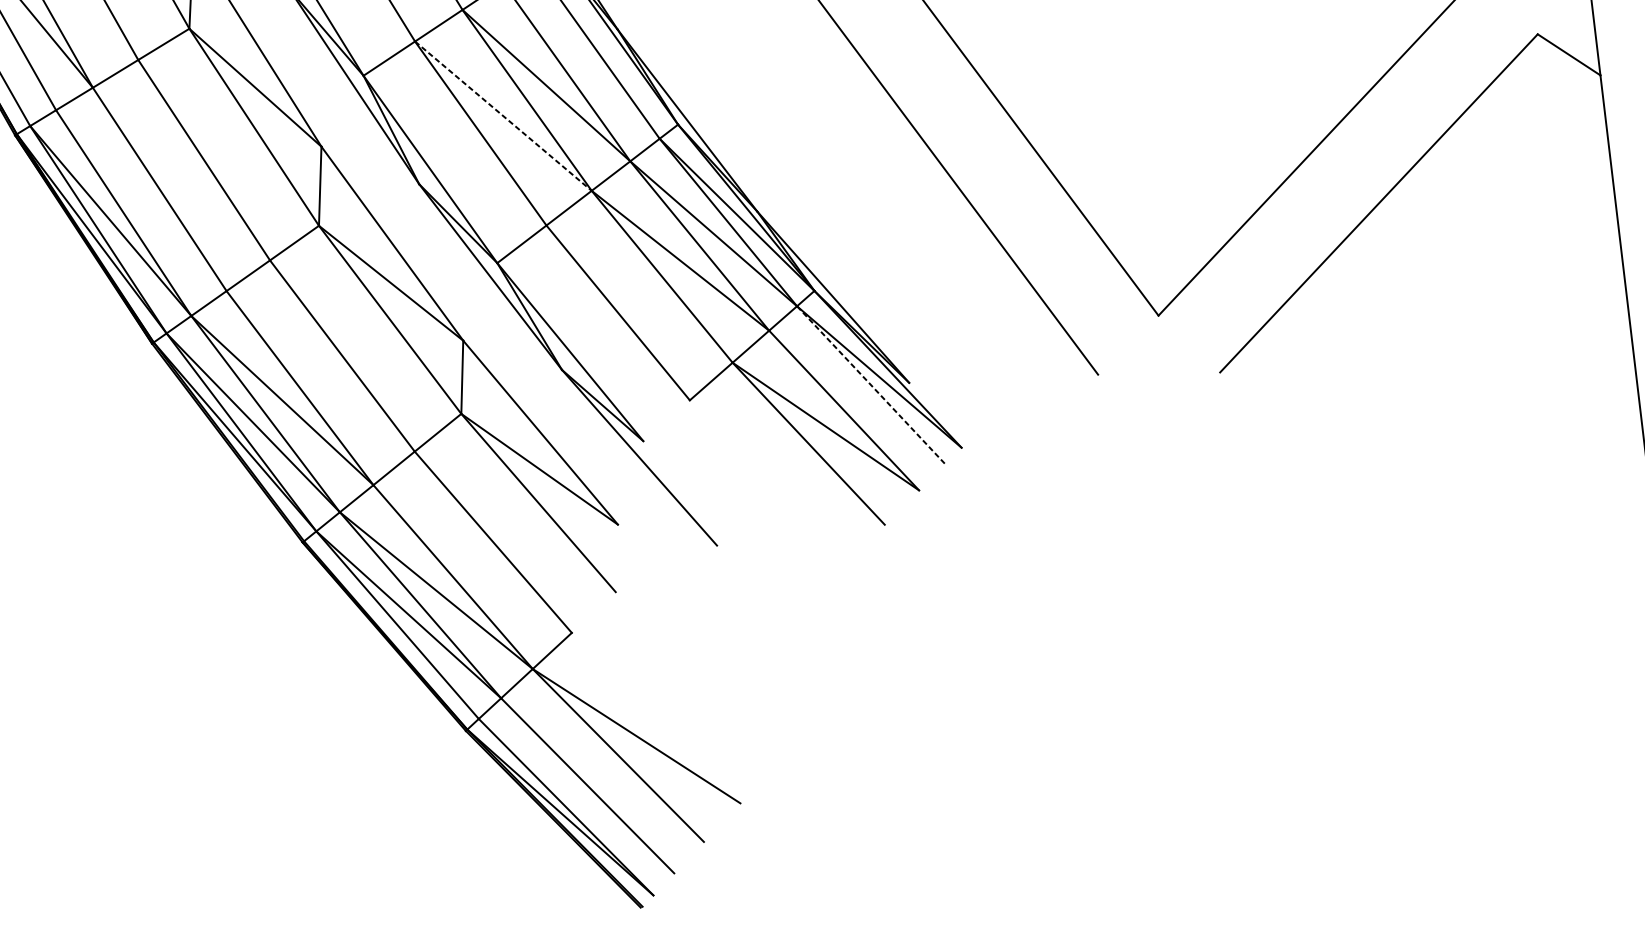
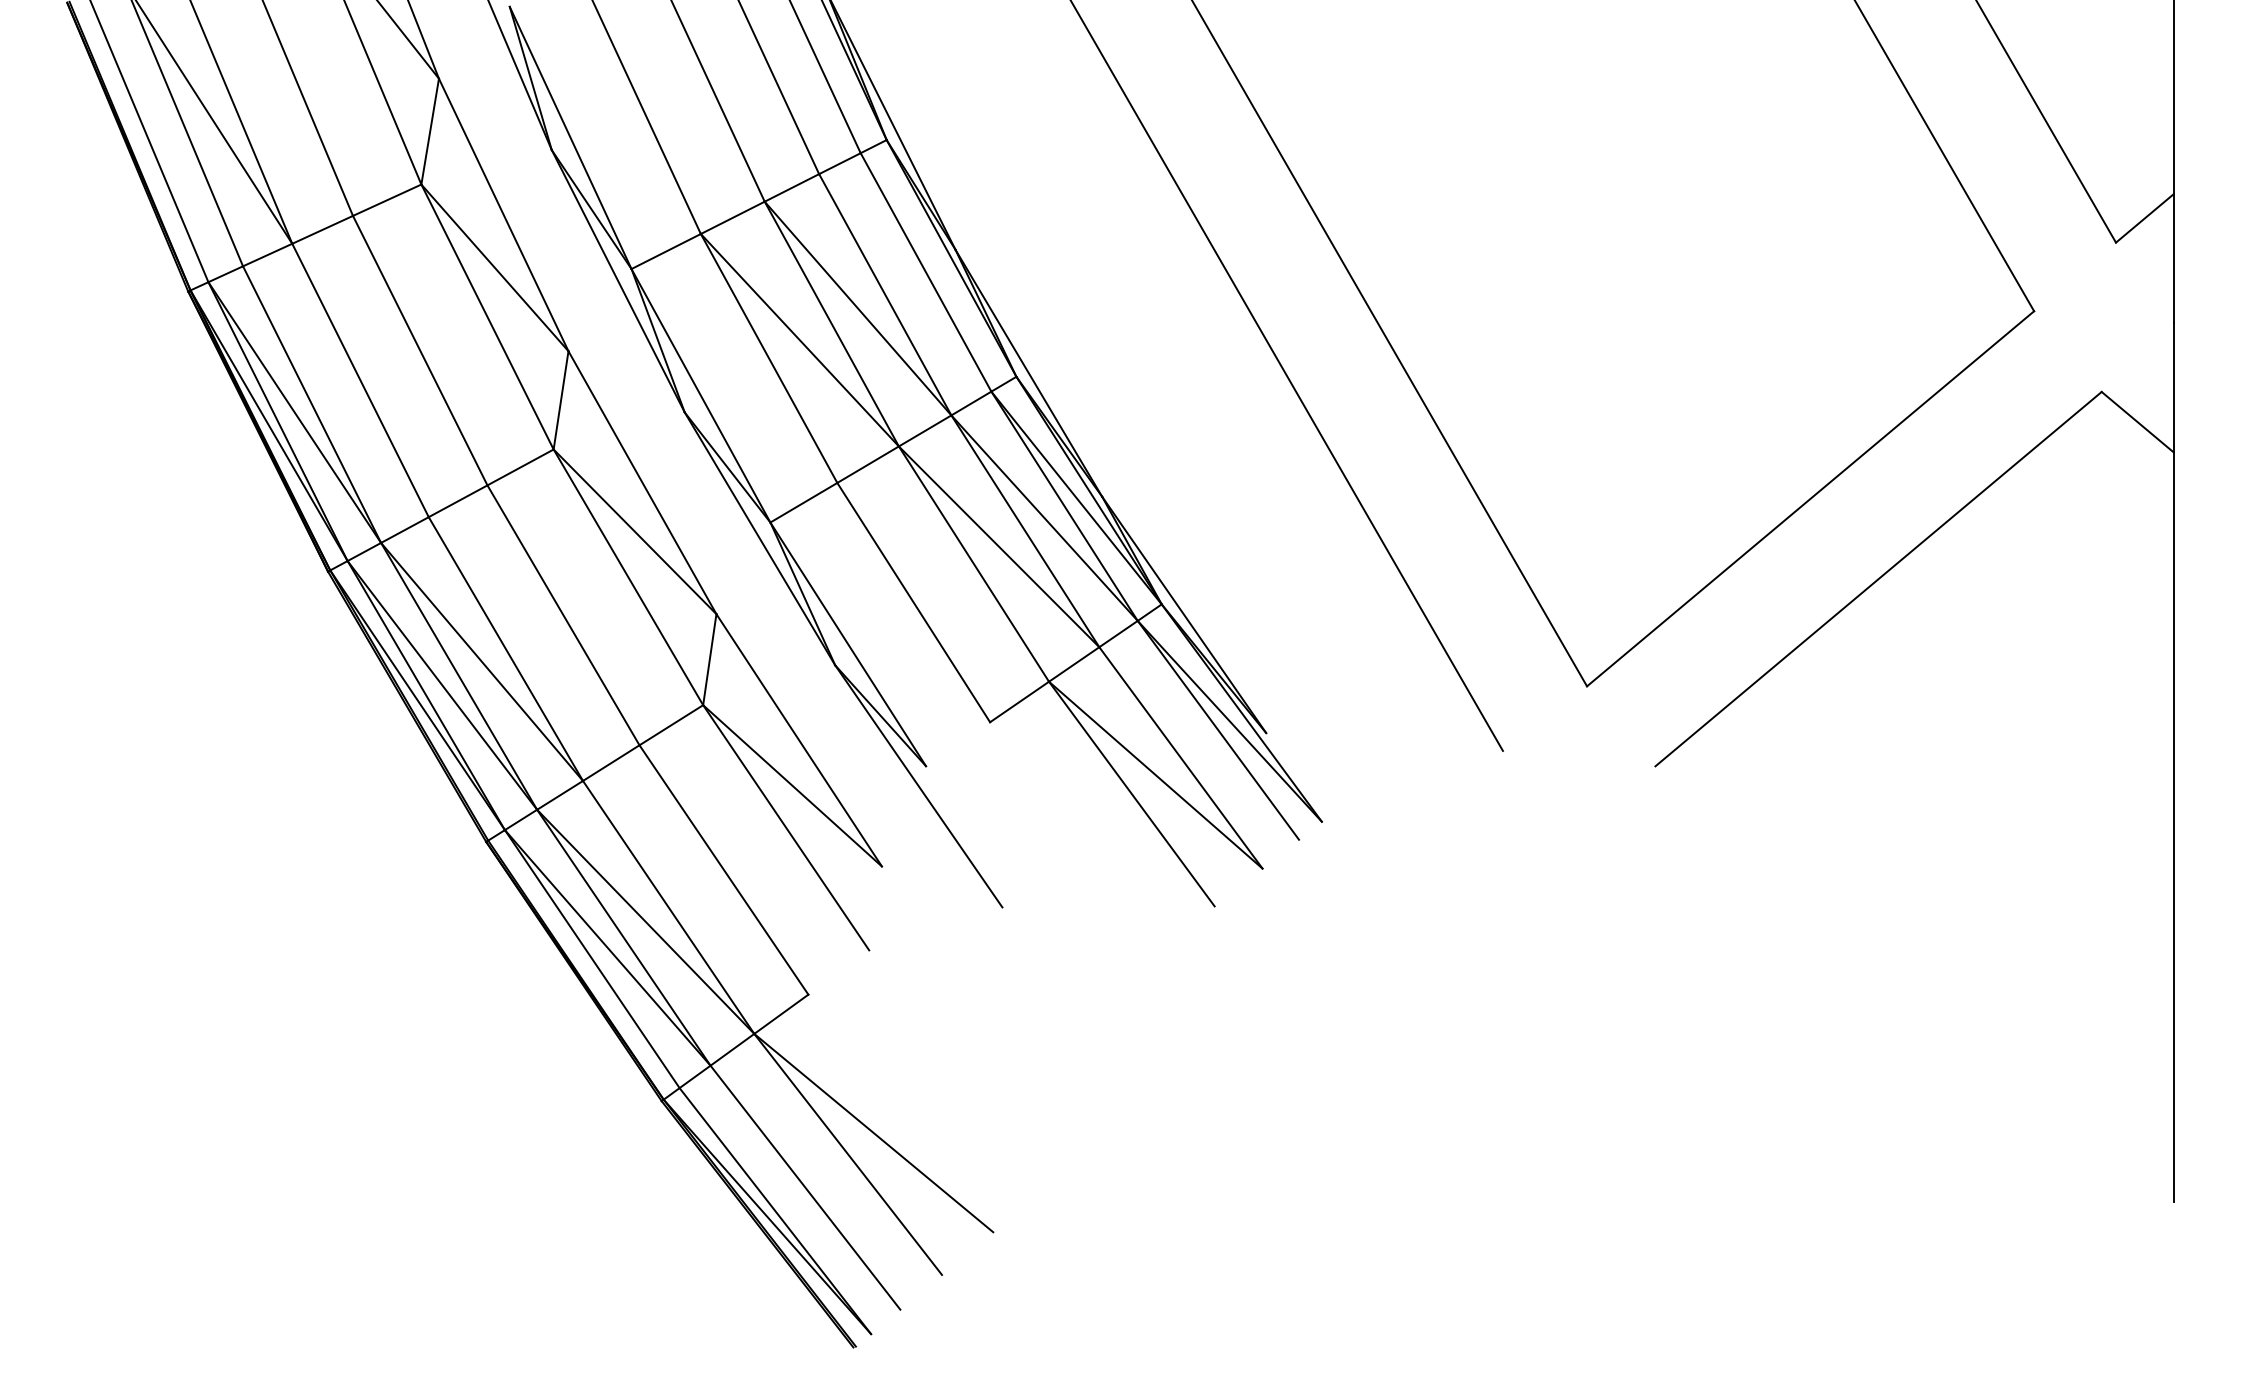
line: (503, 116) -> (800, 340), dashed -> solid
line: (871, 385) -> (1218, 730), dashed -> solid

